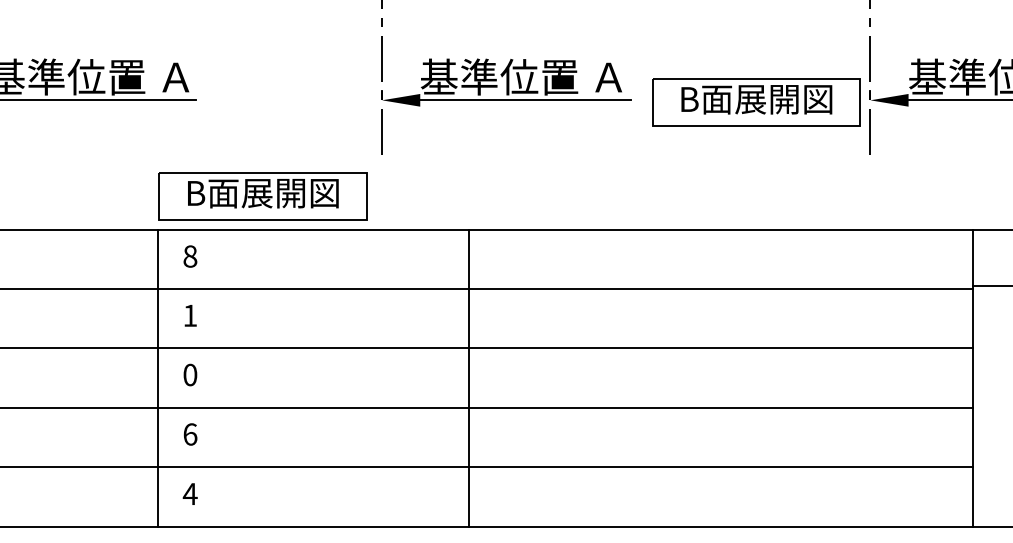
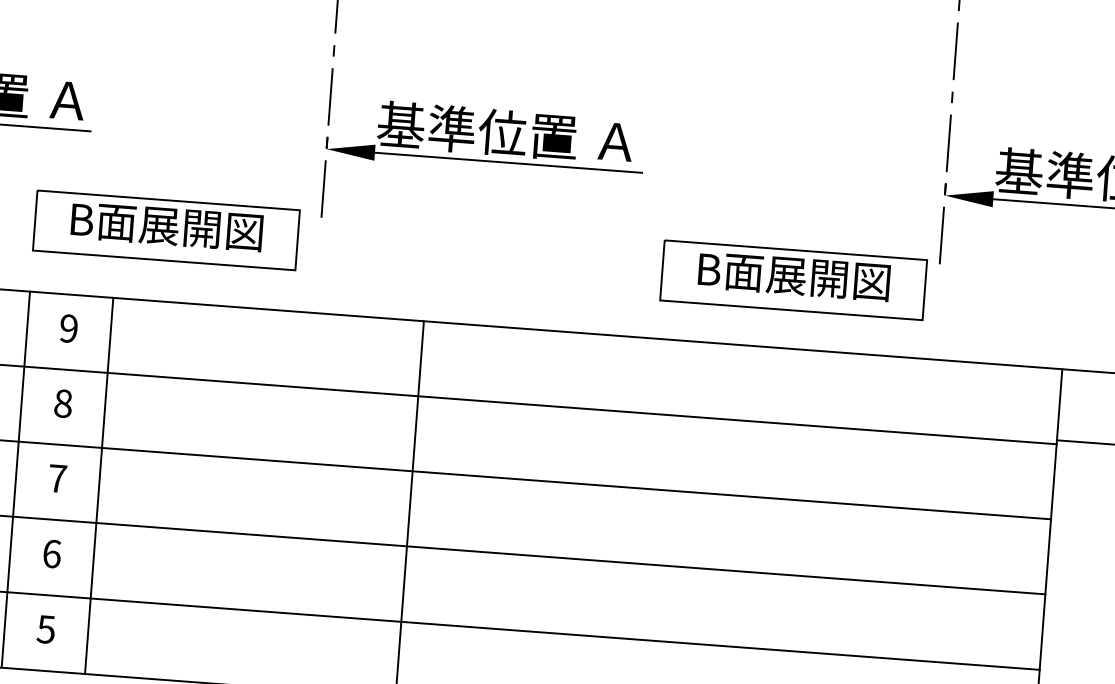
part: (756, 102) -> (793, 279), moved
part: (262, 196) -> (165, 230), moved
text: (190, 256) -> (69, 328), 8 -> 9
text: (190, 315) -> (63, 403), 1 -> 8
text: (190, 374) -> (57, 478), 0 -> 7
line: (223, 377) -> (99, 484), added
text: (189, 494) -> (45, 629), 4 -> 5

